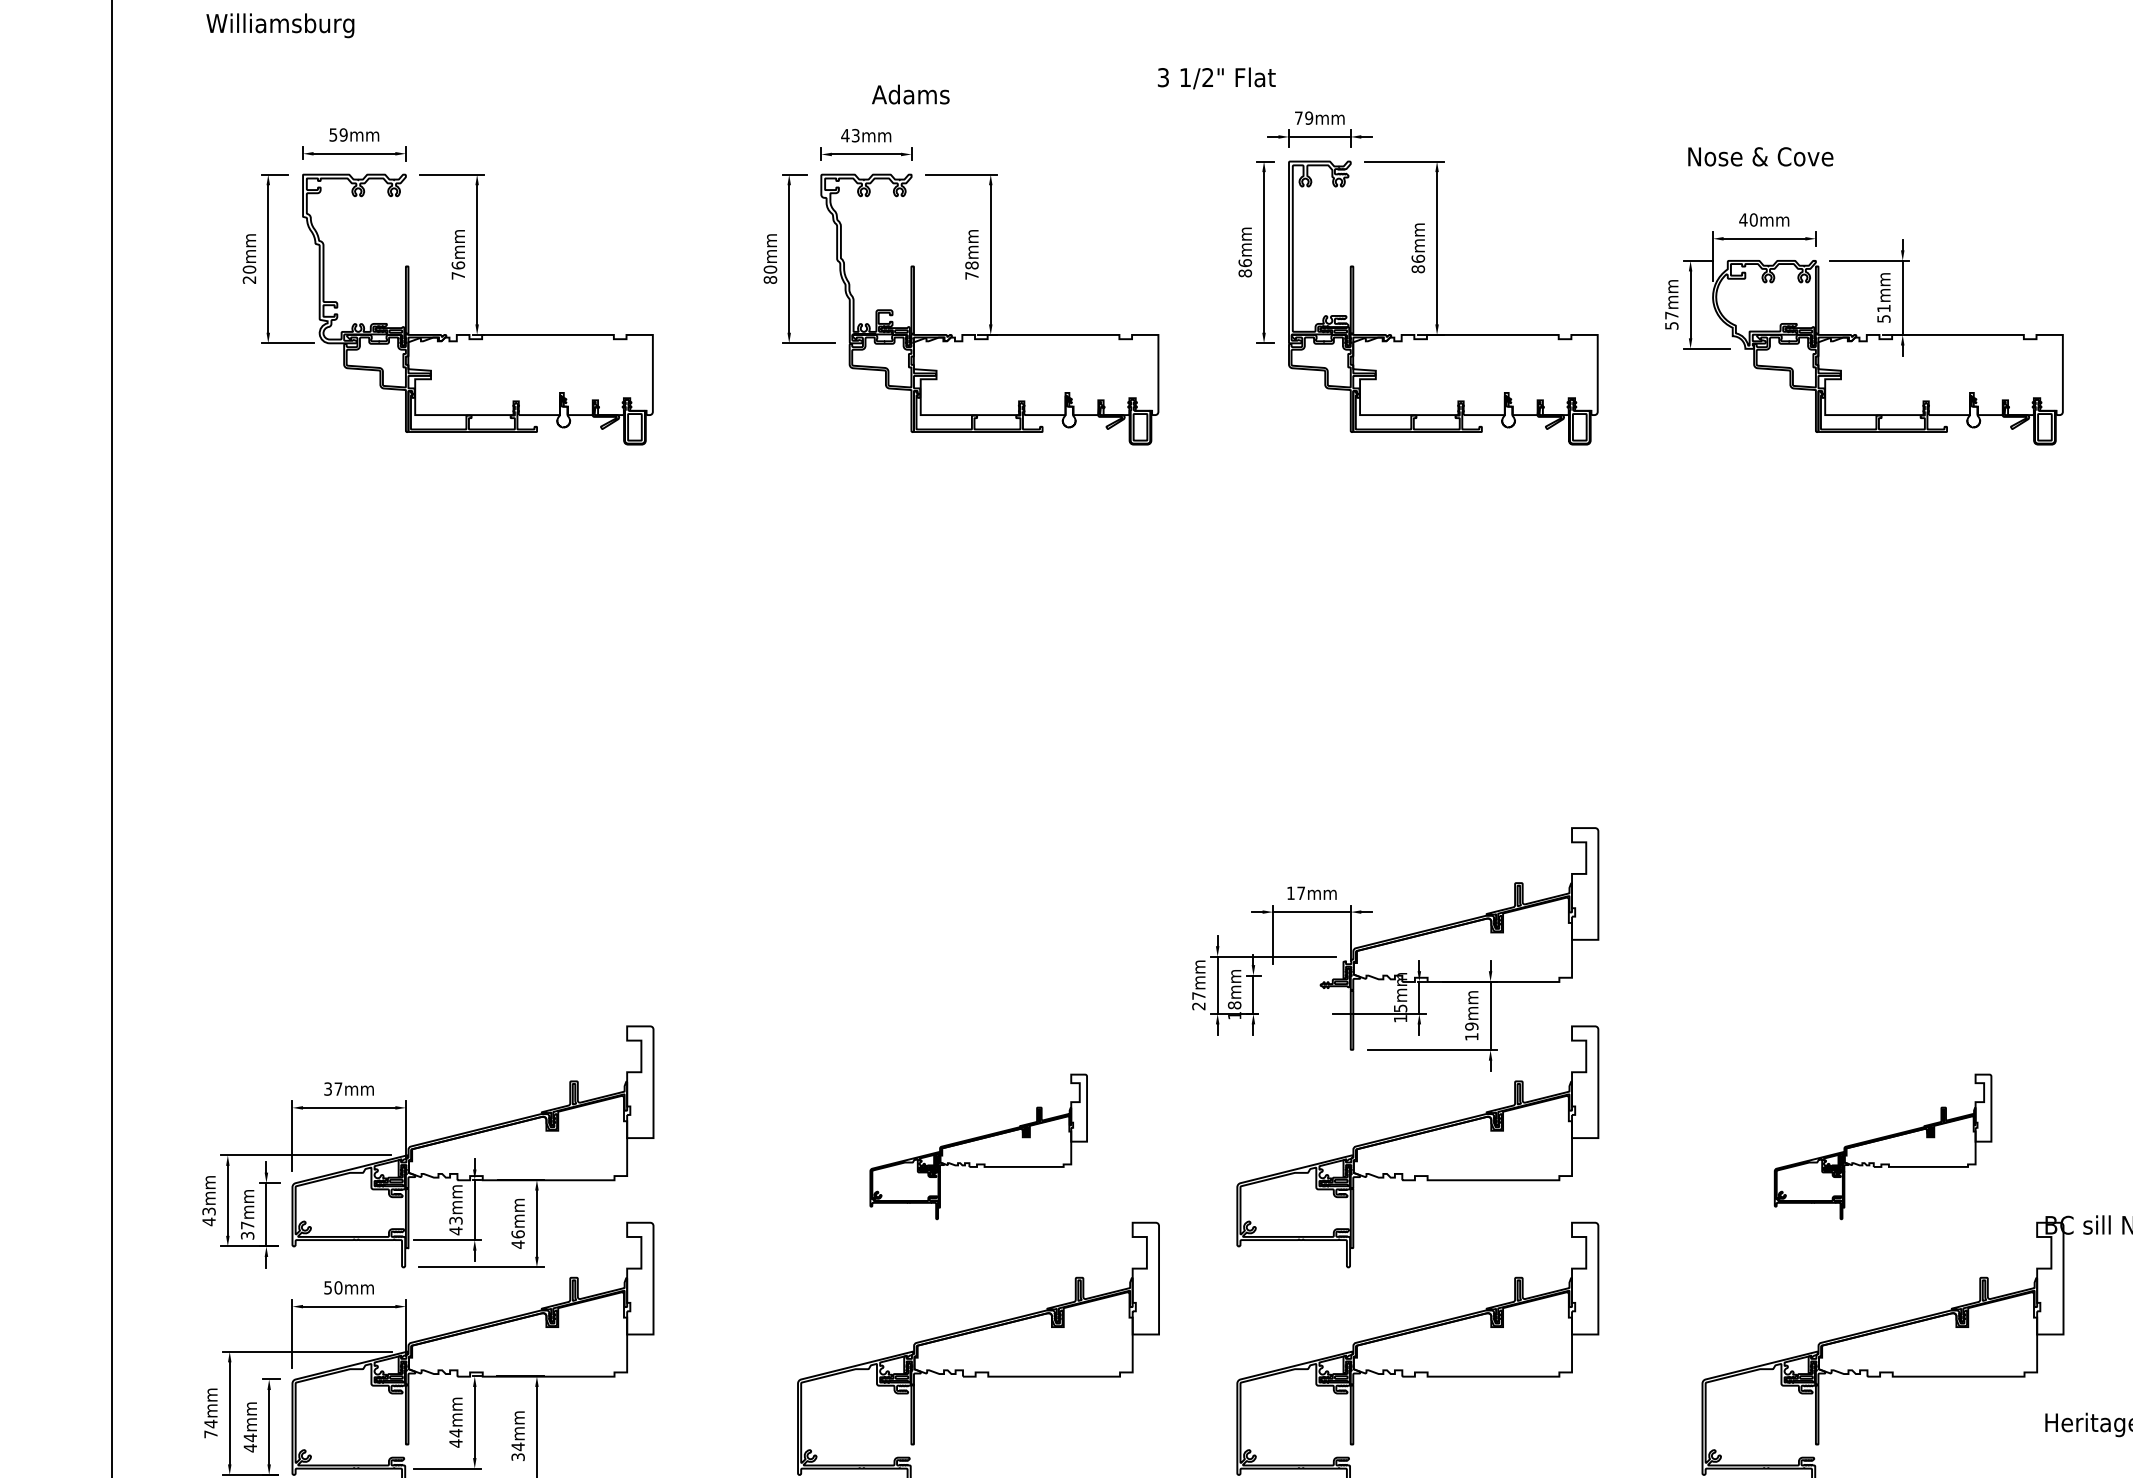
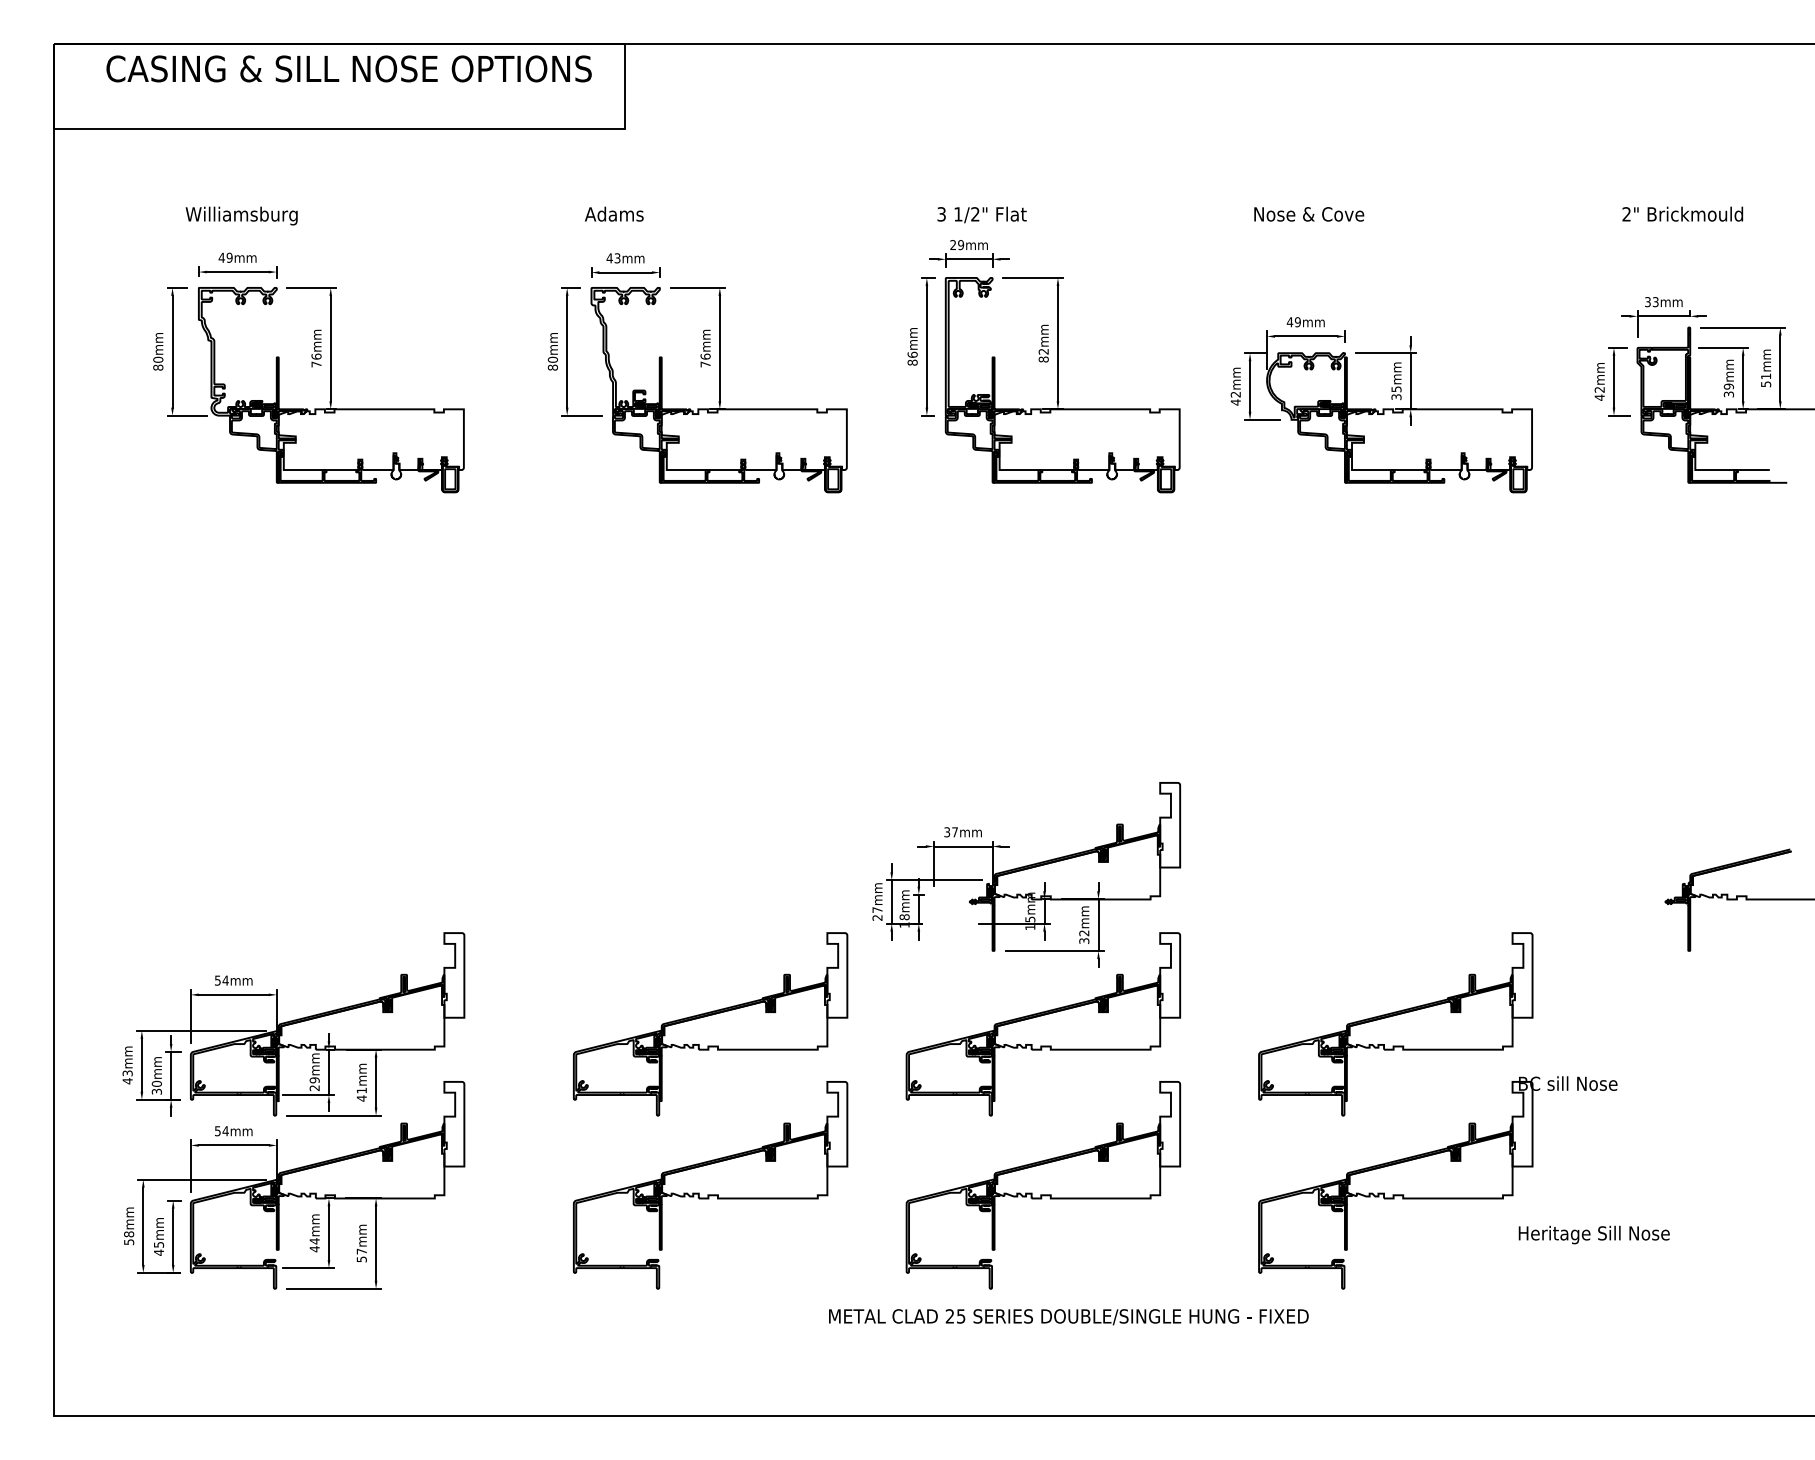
text: (280, 25) -> (241, 215), moved
text: (1216, 77) -> (981, 214), moved
text: (911, 93) -> (614, 213), moved
text: (1299, 117) -> (953, 244), 79mm -> 29mm
text: (332, 134) -> (221, 257), 59mm -> 49mm
text: (1761, 157) -> (1309, 214), moved
text: (1753, 220) -> (1297, 322), 40mm -> 49mm
text: (1417, 258) -> (1043, 351), 86mm -> 82mm
text: (971, 265) -> (705, 356), 78mm -> 76mm
text: (249, 279) -> (158, 367), 20mm -> 80mm
text: (1883, 312) -> (1396, 392), 51mm -> 35mm
text: (1671, 320) -> (1235, 398), 57mm -> 42mm
text: (1291, 893) -> (947, 832), 17mm -> 37mm
text: (1472, 1030) -> (1084, 936), 19mm -> 32mm
text: (332, 1088) -> (221, 980), 37mm -> 54mm
part: (978, 1147) -> (710, 1024), size x1.67
part: (1882, 1147) -> (1395, 1024), size x1.67
text: (247, 1224) -> (156, 1083), 37mm -> 30mm
text: (455, 1226) -> (314, 1084), 43mm -> 29mm
text: (517, 1234) -> (361, 1090), 46mm -> 41mm
text: (338, 1288) -> (225, 1131), 50mm -> 54mm
text: (211, 1429) -> (129, 1238), 74mm -> 58mm
text: (251, 1437) -> (159, 1244), 44mm -> 45mm
text: (517, 1451) -> (361, 1255), 34mm -> 57mm

